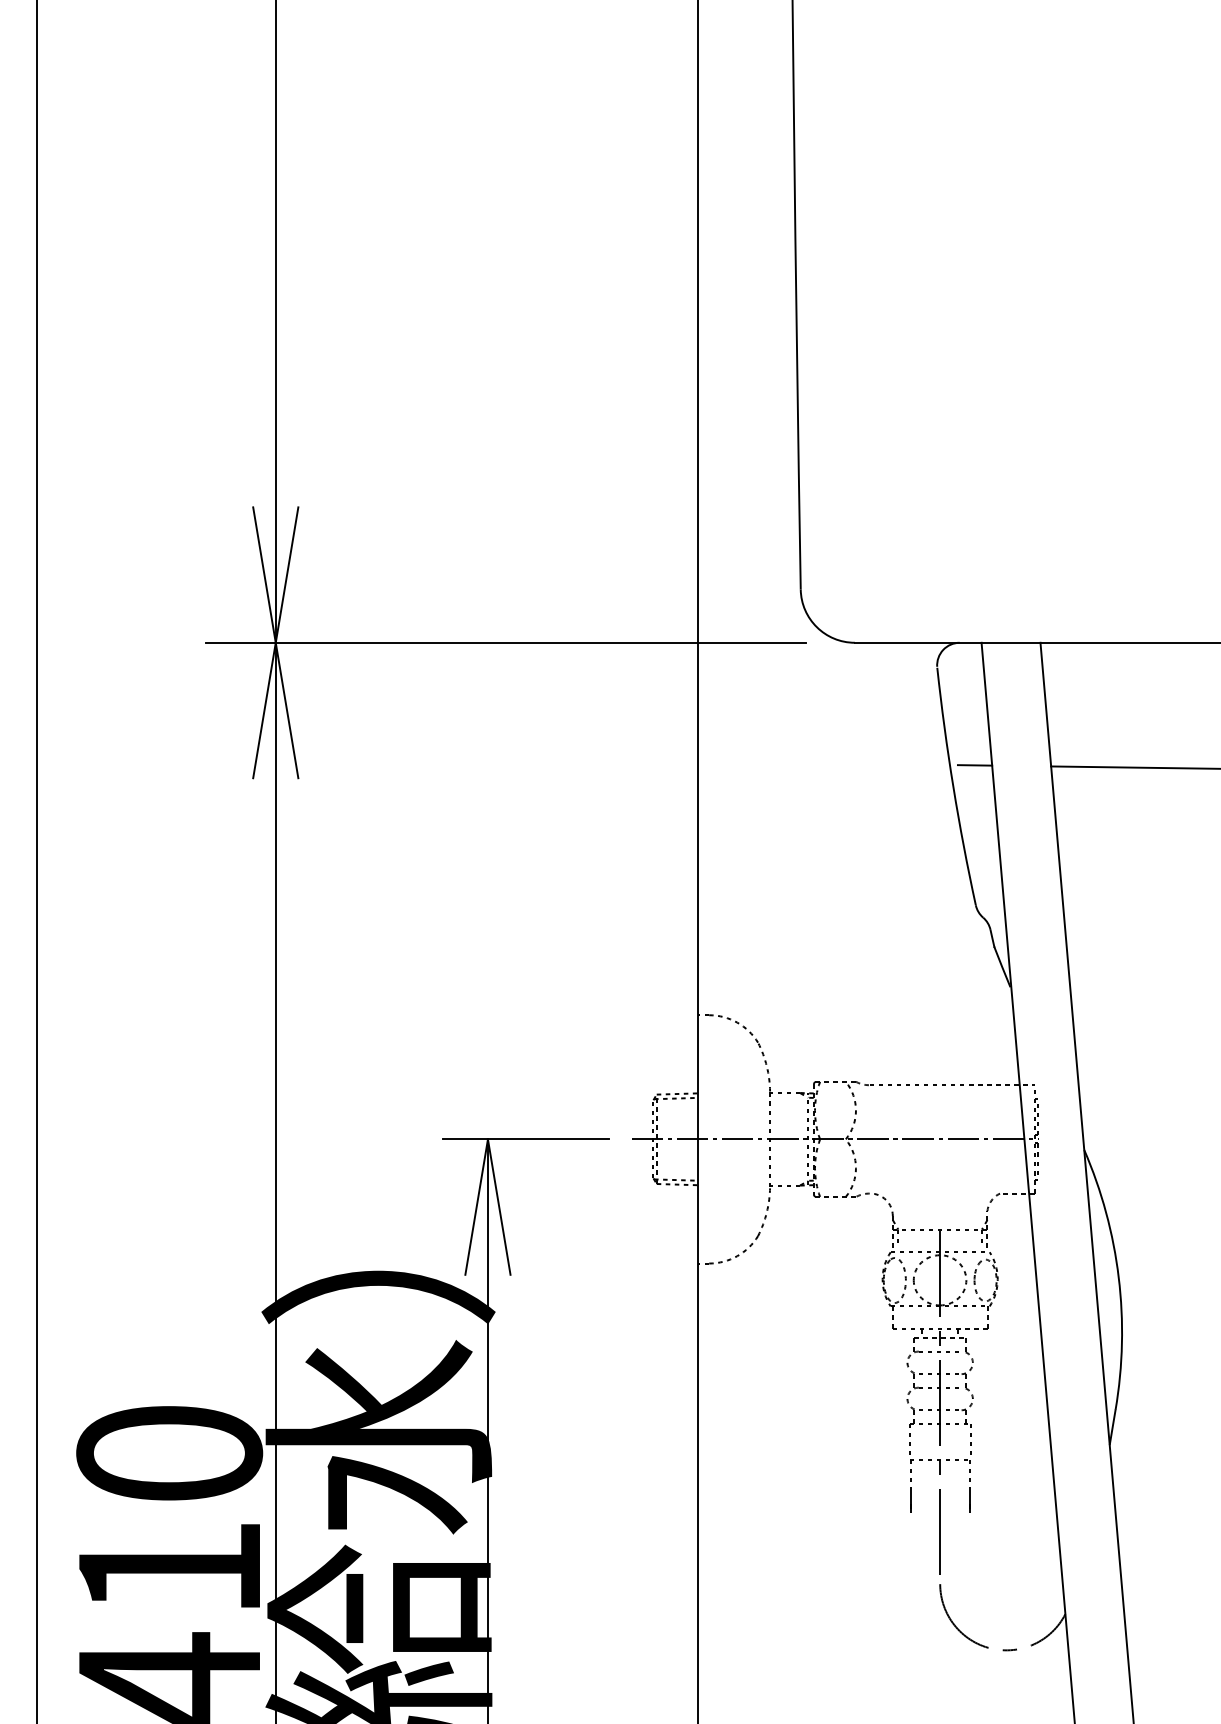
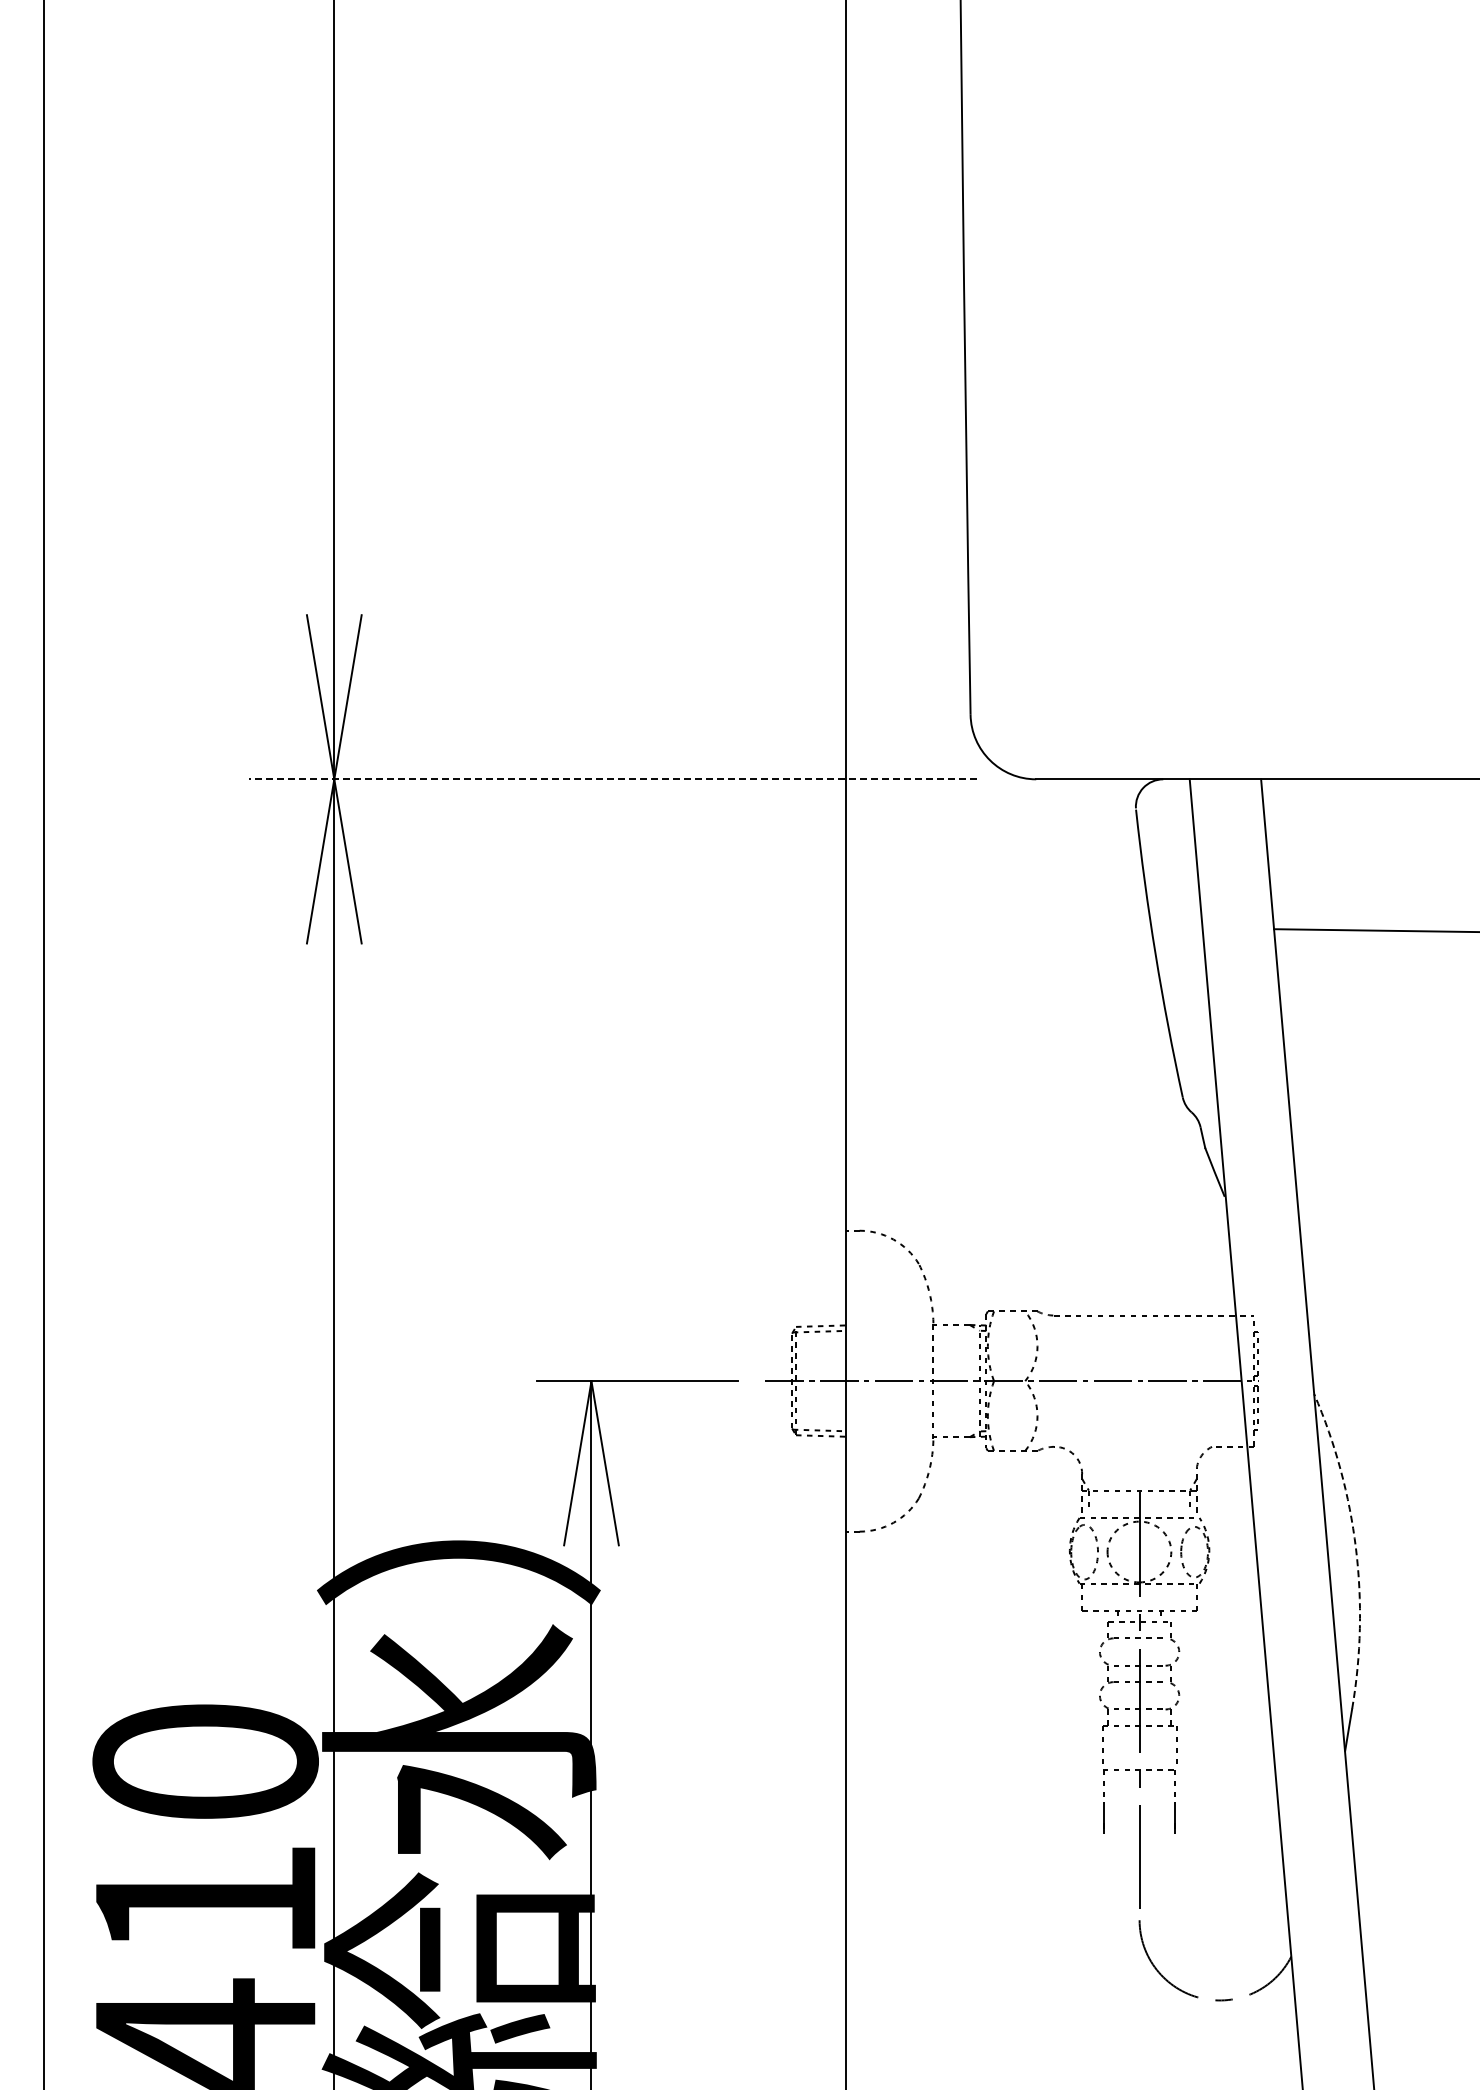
line: (506, 642) -> (613, 779), solid -> dashed
line: (974, 765) -> (1181, 927), removed
arc: (1119, 1277) -> (1356, 1548), solid -> dashed

